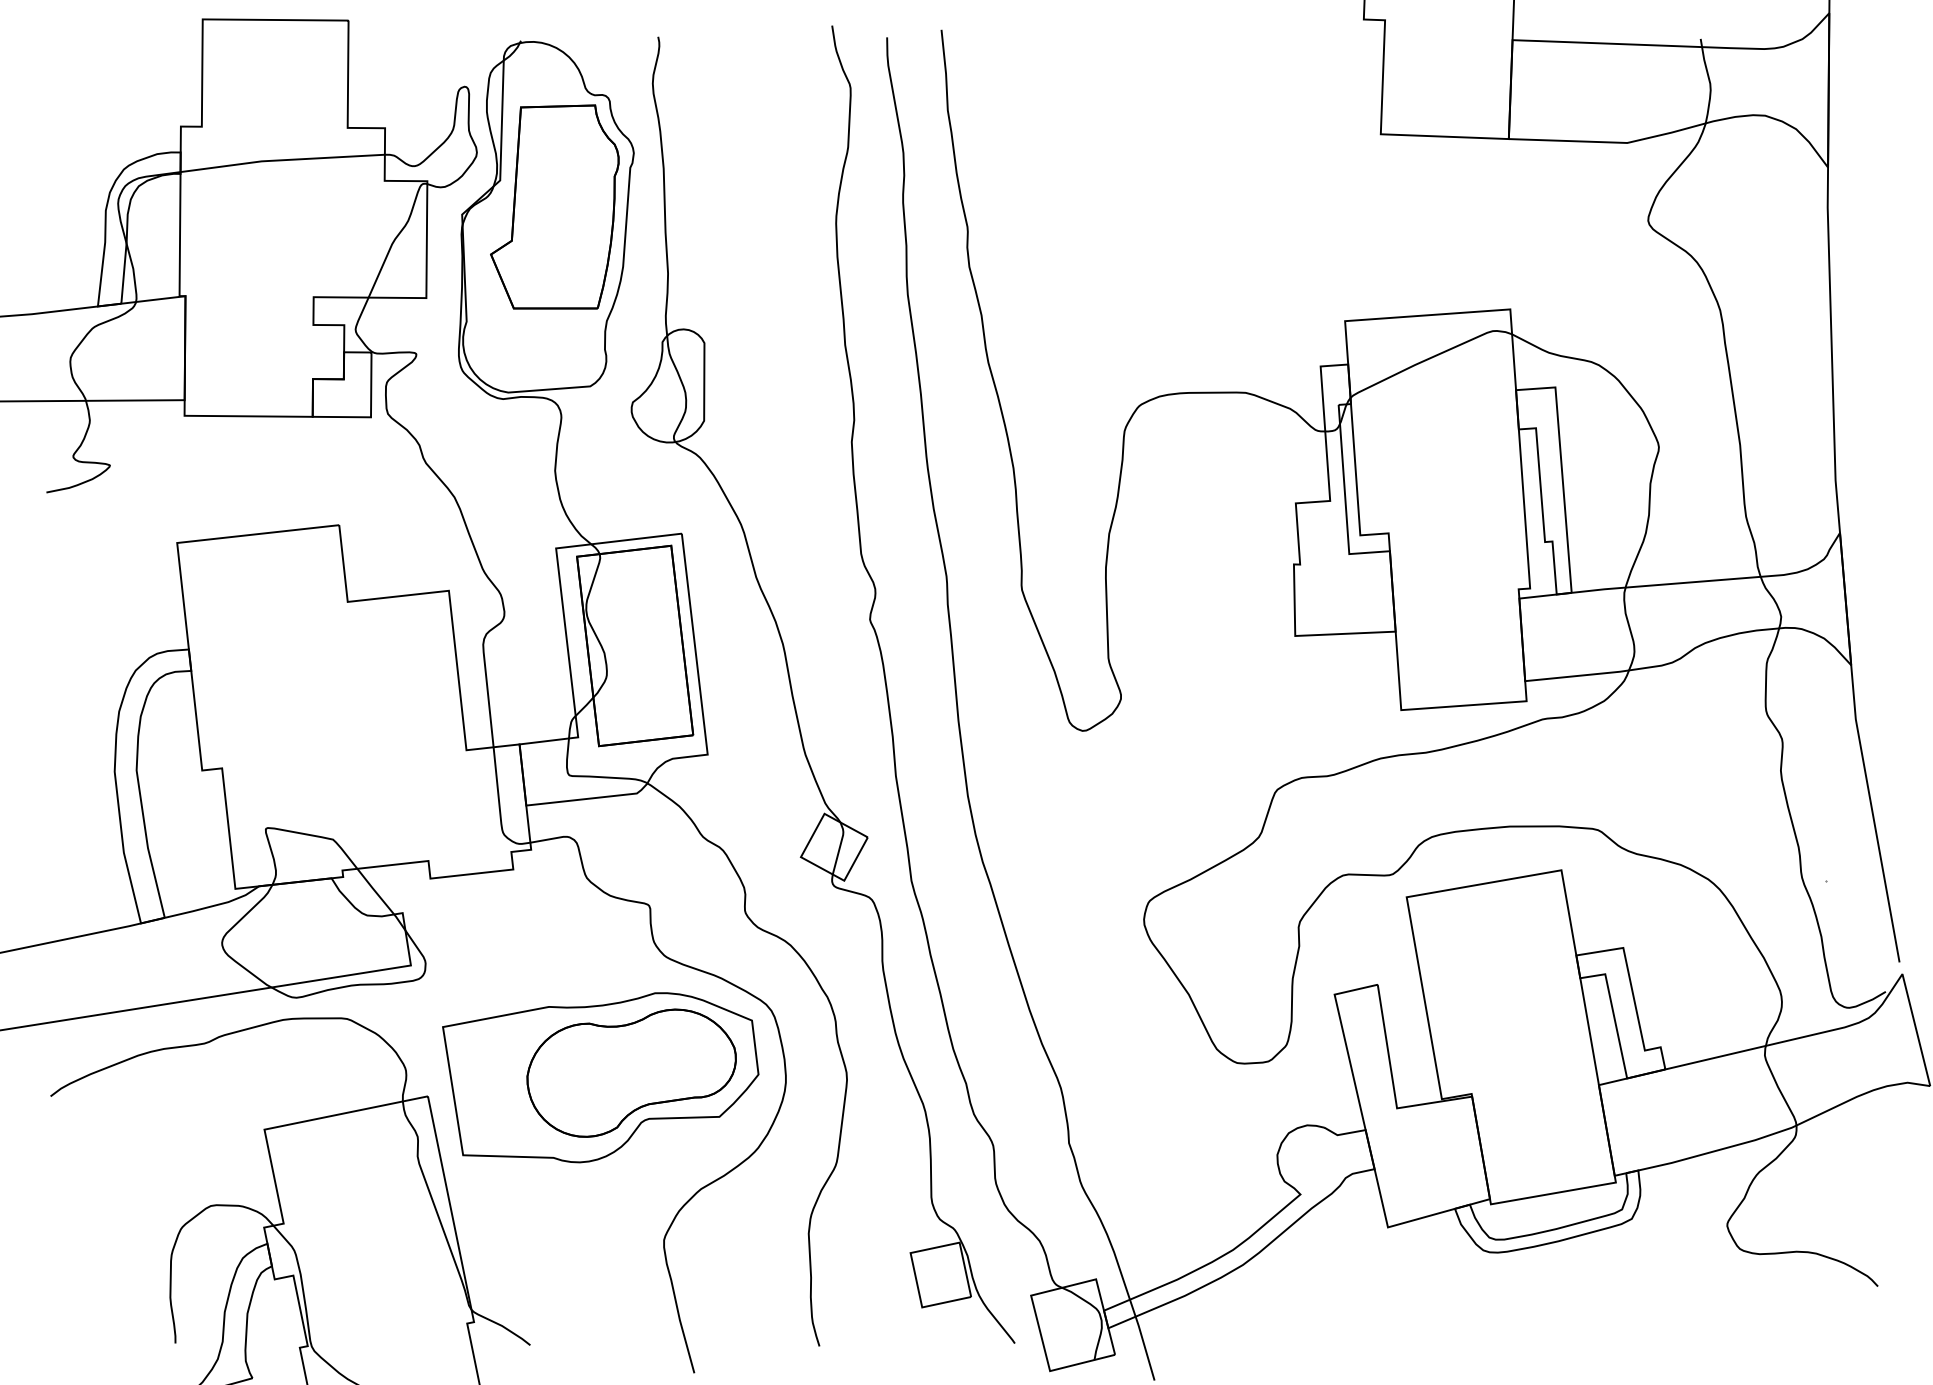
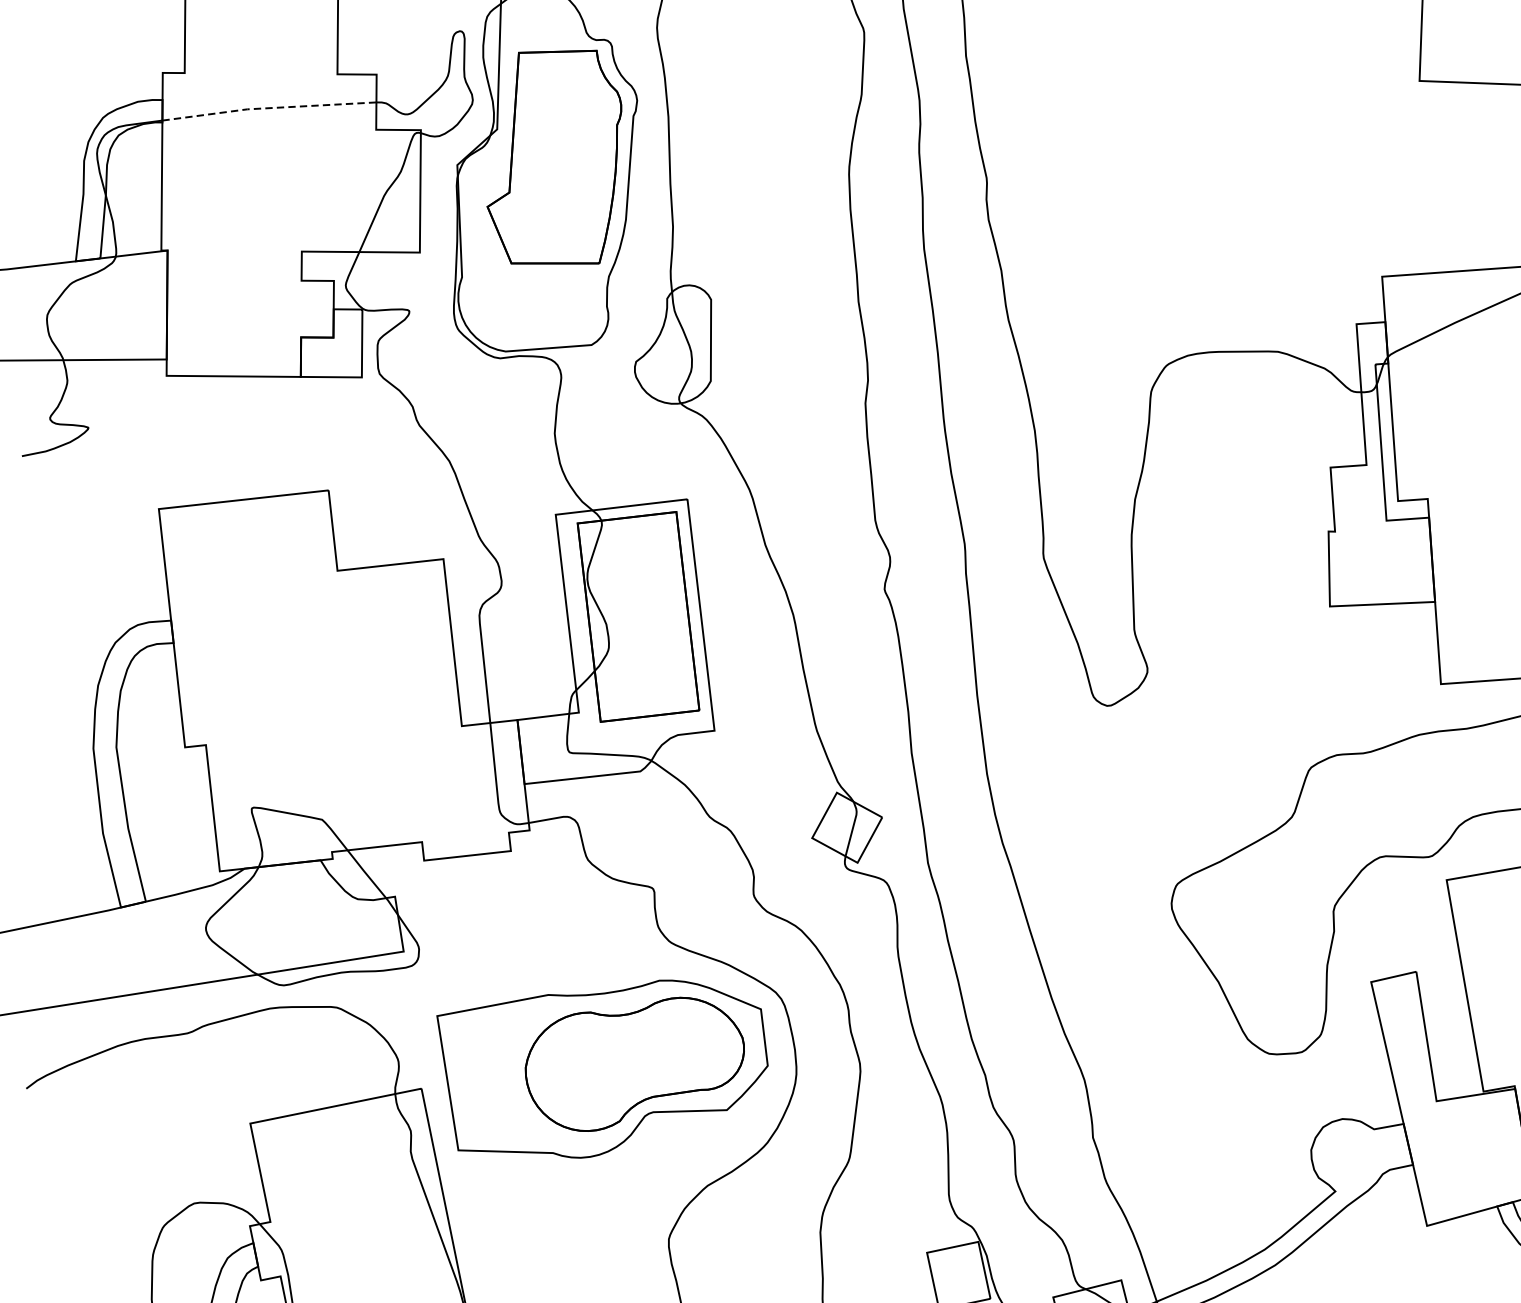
line: (282, 160) -> (269, 108), solid -> dashed

